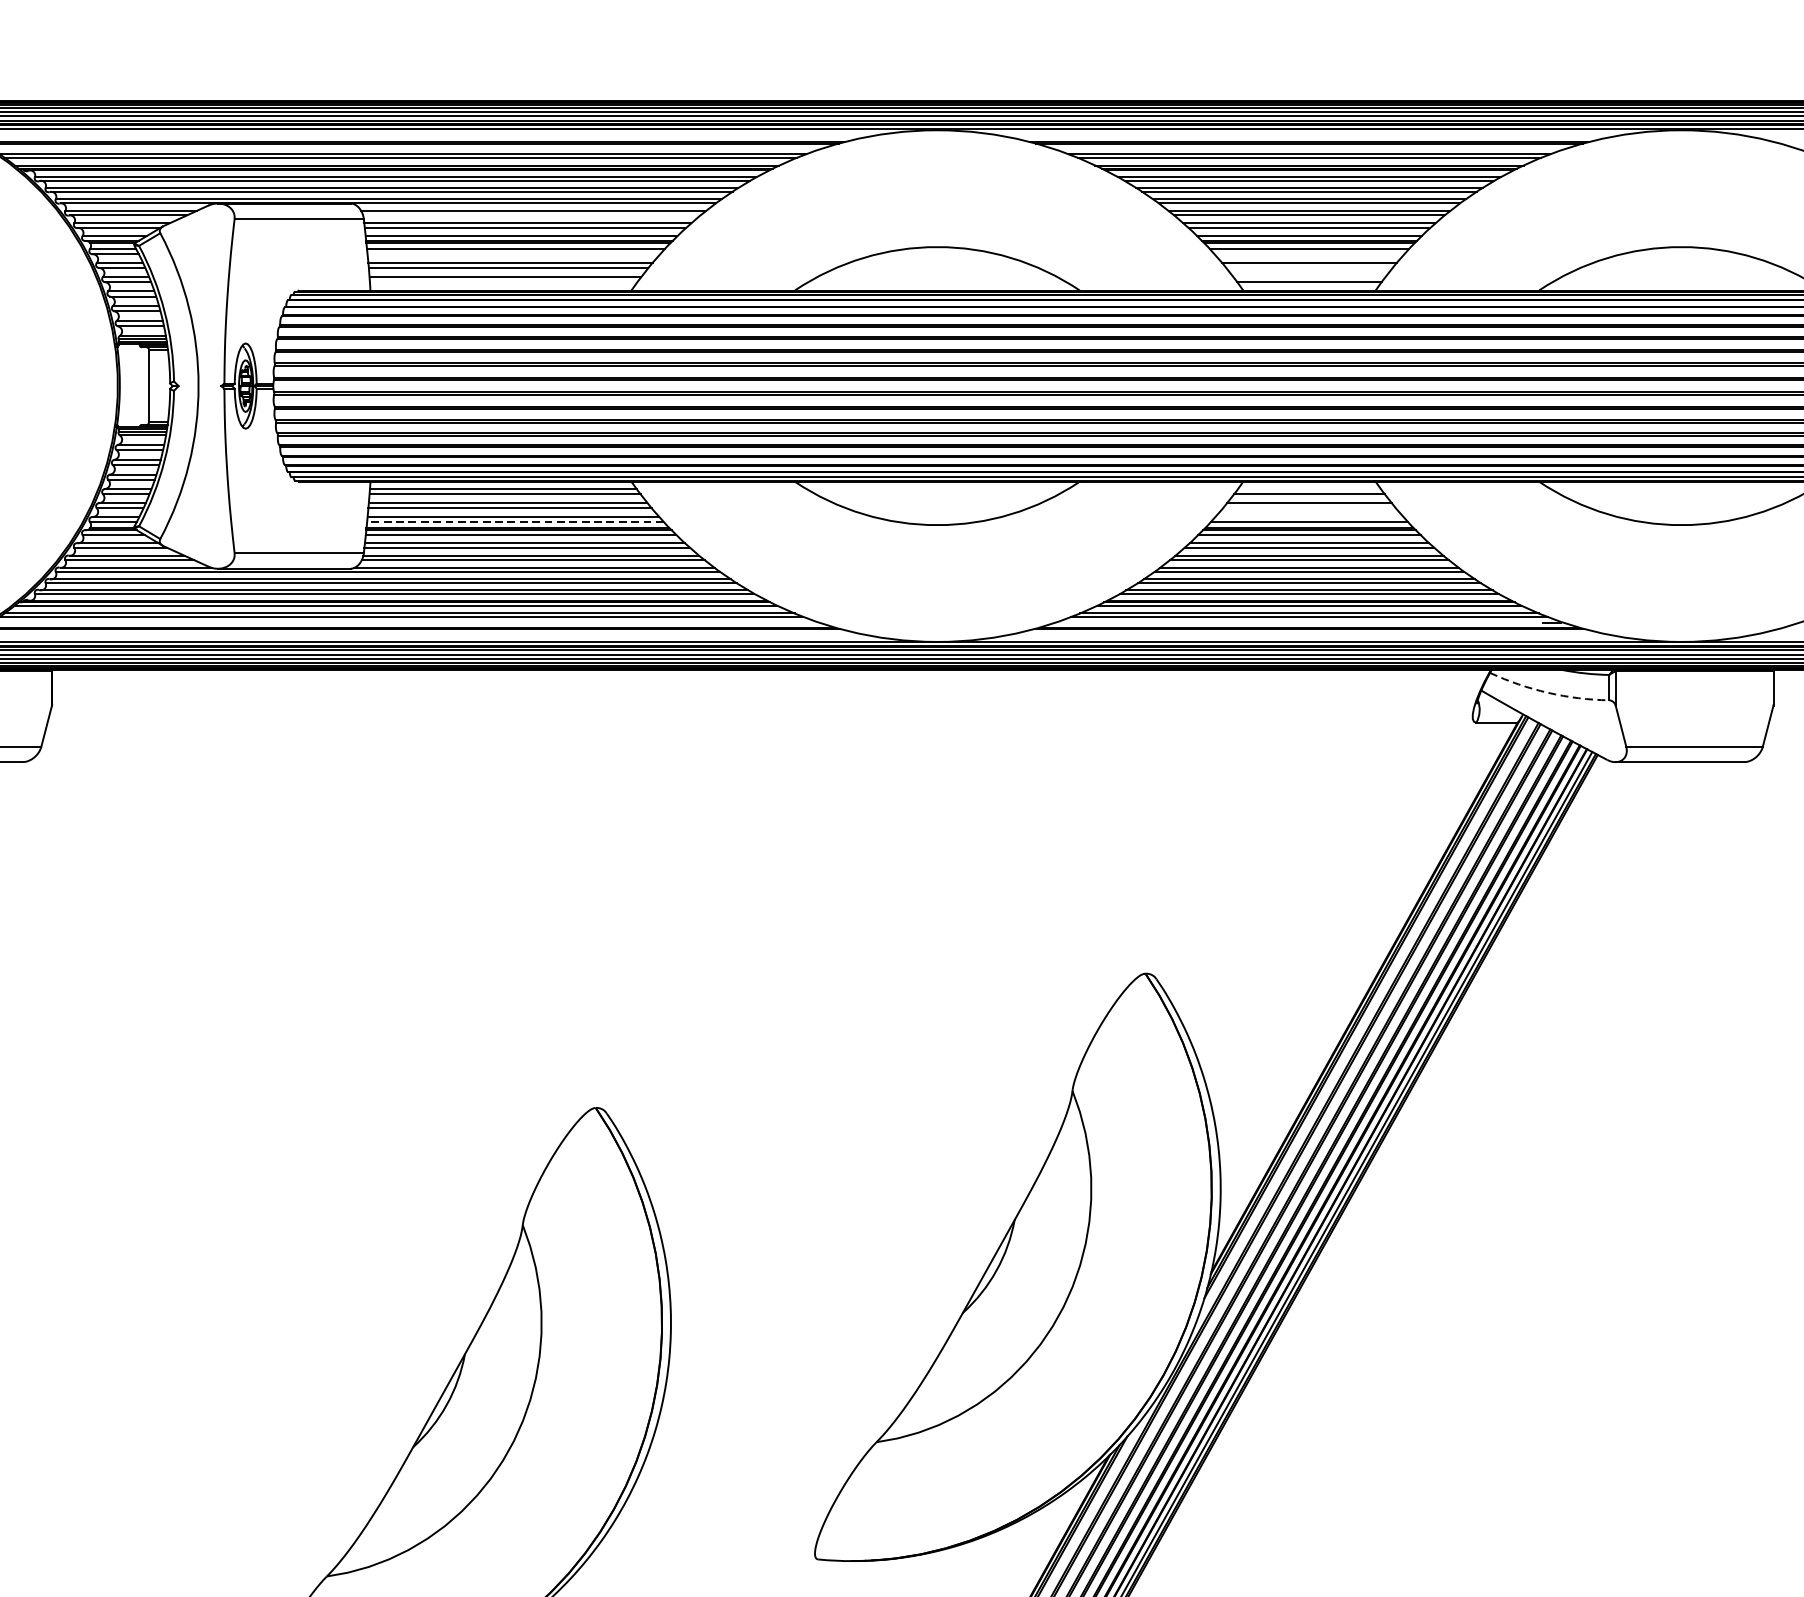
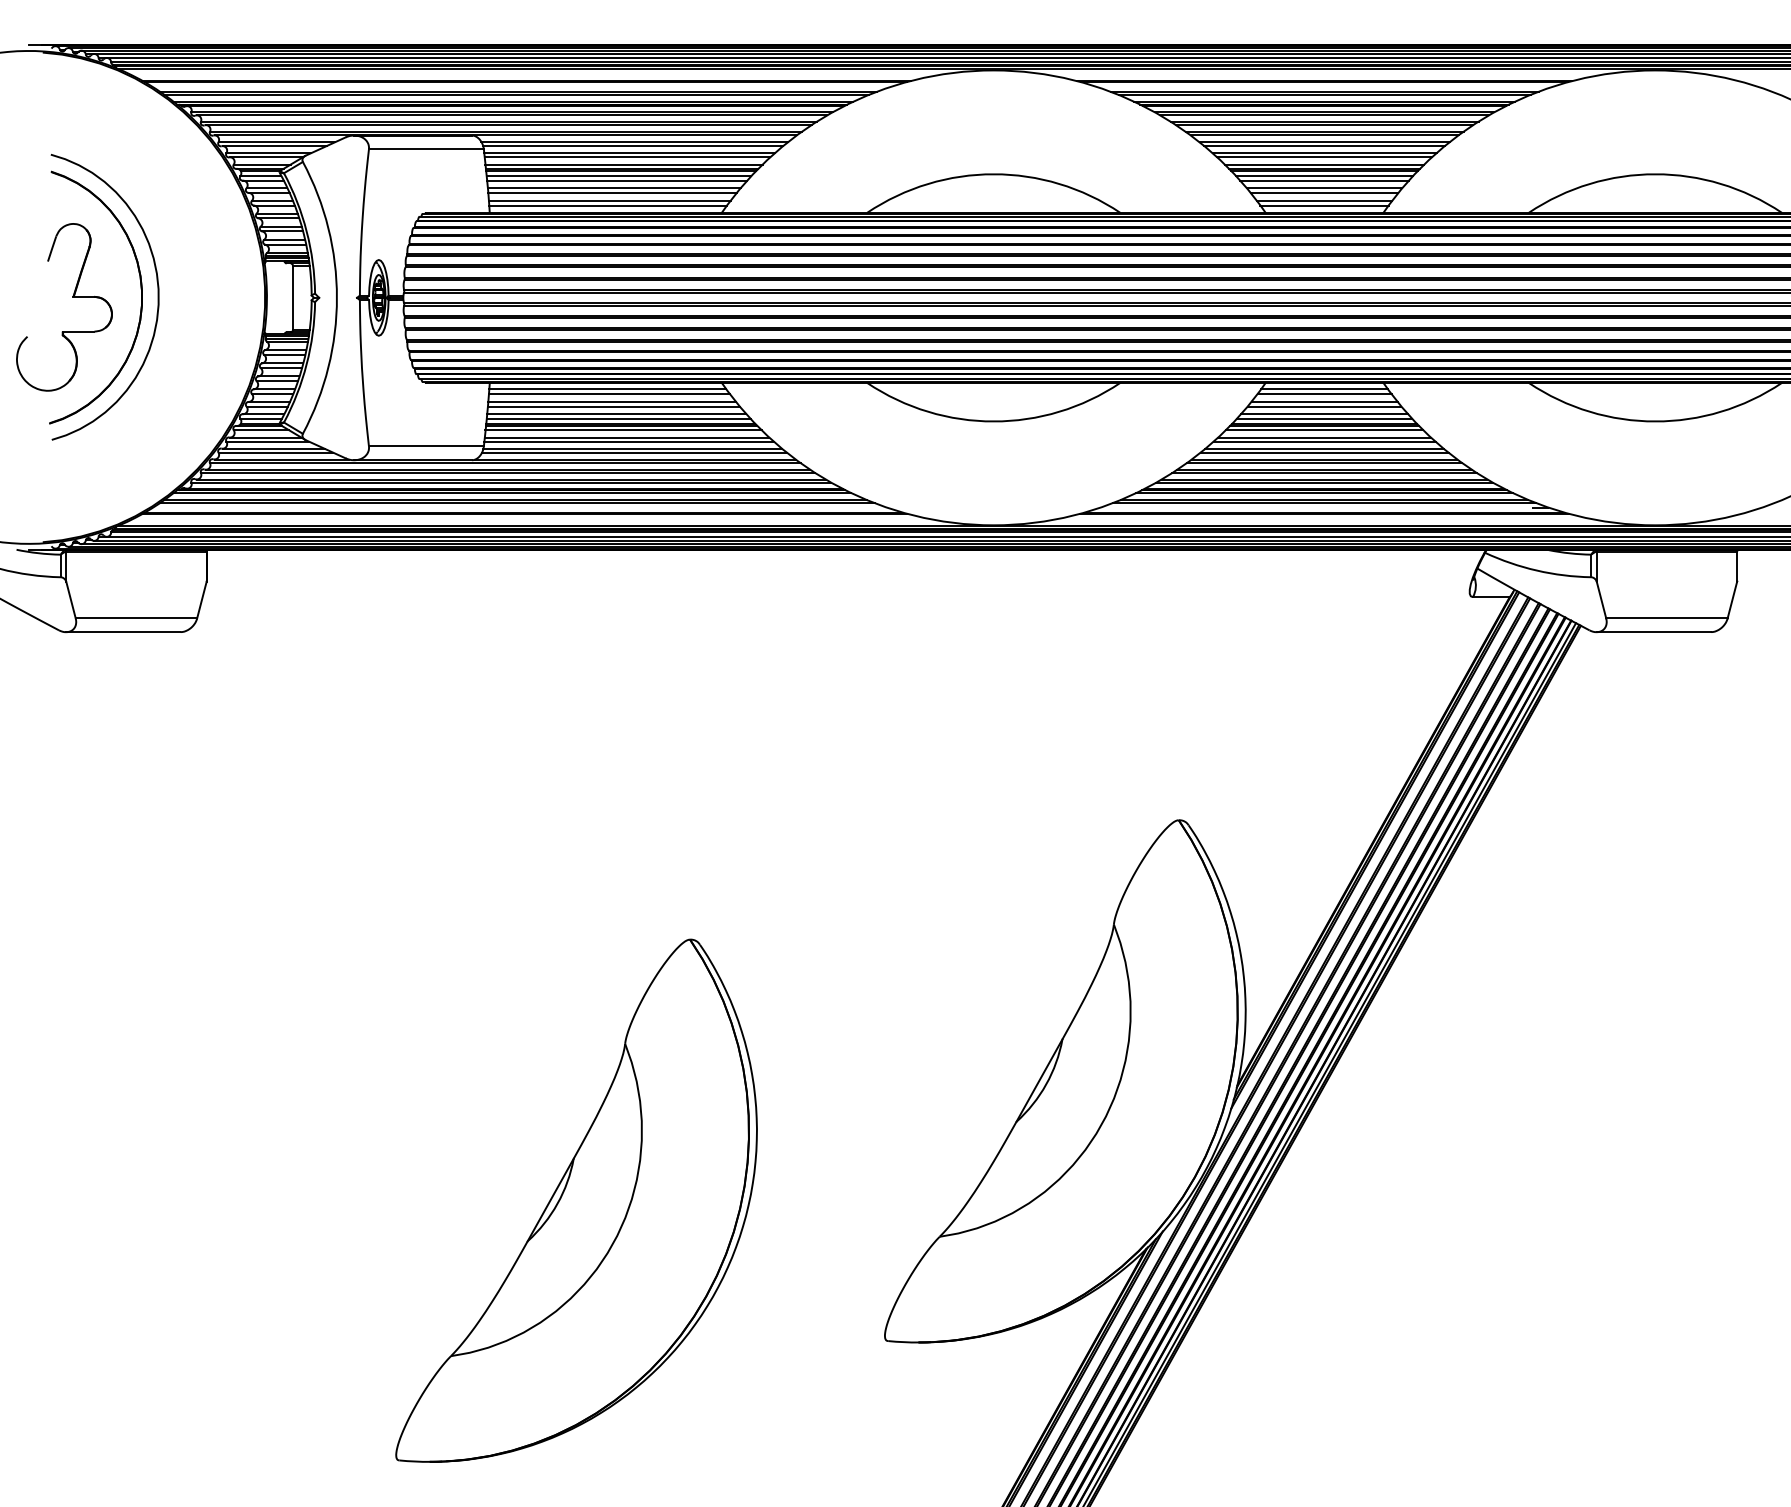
line: (532, 215) -> (633, 146), added
line: (514, 254) -> (617, 180), added
line: (1309, 254) -> (1324, 180), added
line: (1309, 267) -> (1324, 192), added
line: (1309, 276) -> (1324, 200), added
line: (504, 282) -> (608, 205), added
line: (1309, 489) -> (1324, 389), added
line: (1309, 508) -> (1324, 406), added
line: (1309, 517) -> (1324, 414), added
line: (515, 521) -> (618, 418), dashed -> solid
arc: (1547, 692) -> (1536, 570), dashed -> solid

